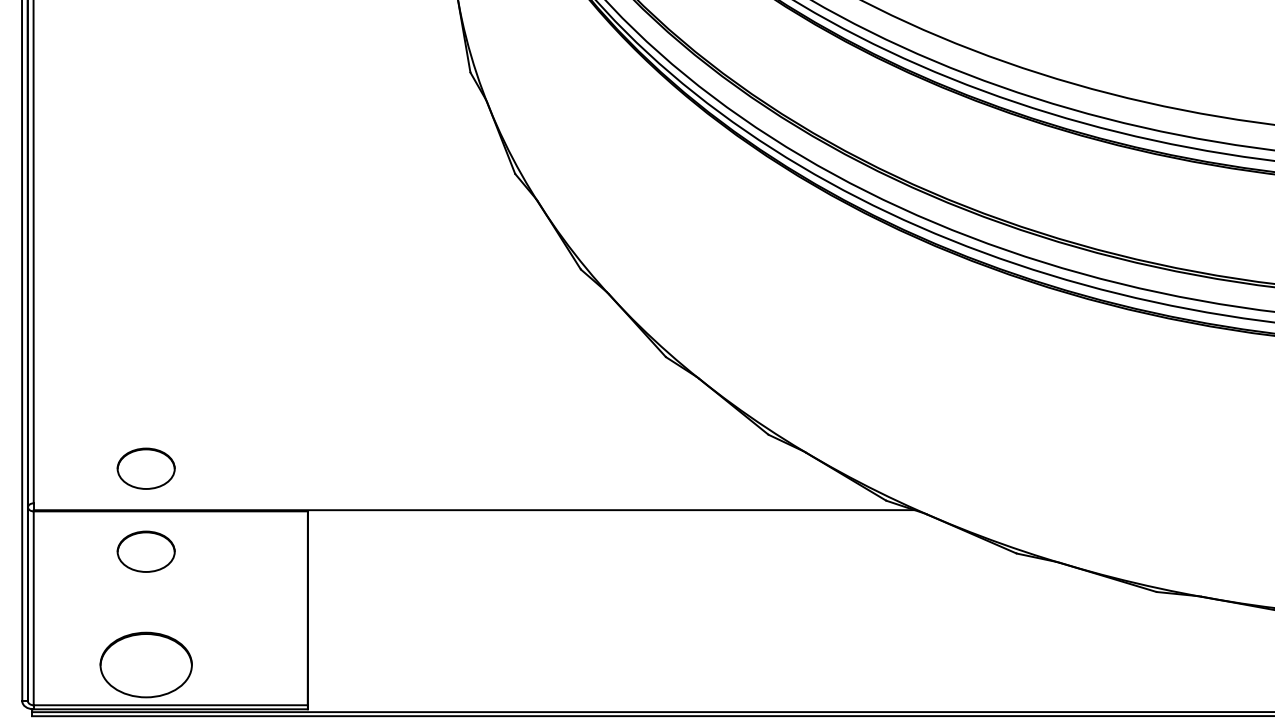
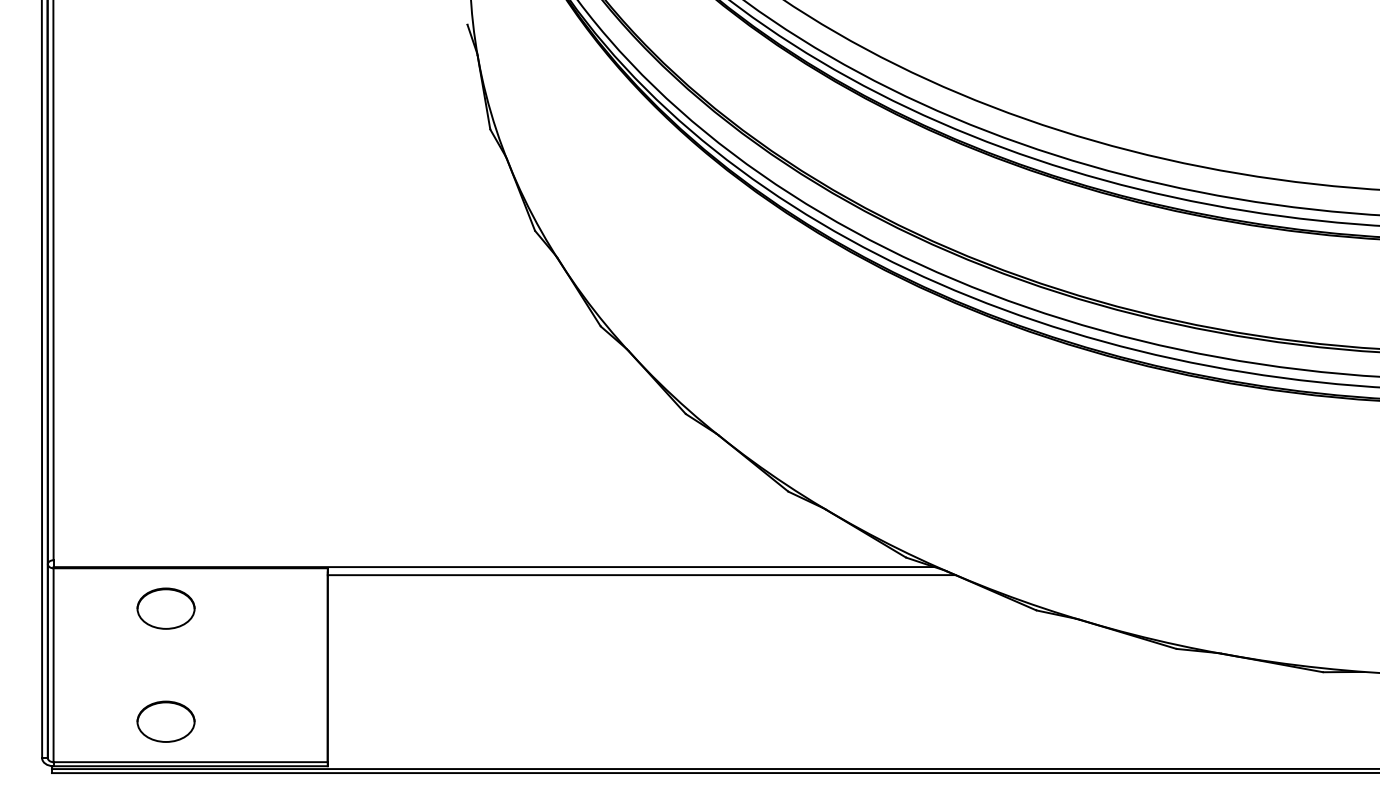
part: (145, 468) -> (165, 525), removed
line: (621, 518) -> (641, 575), added
part: (145, 664) -> (165, 721), size x0.62

